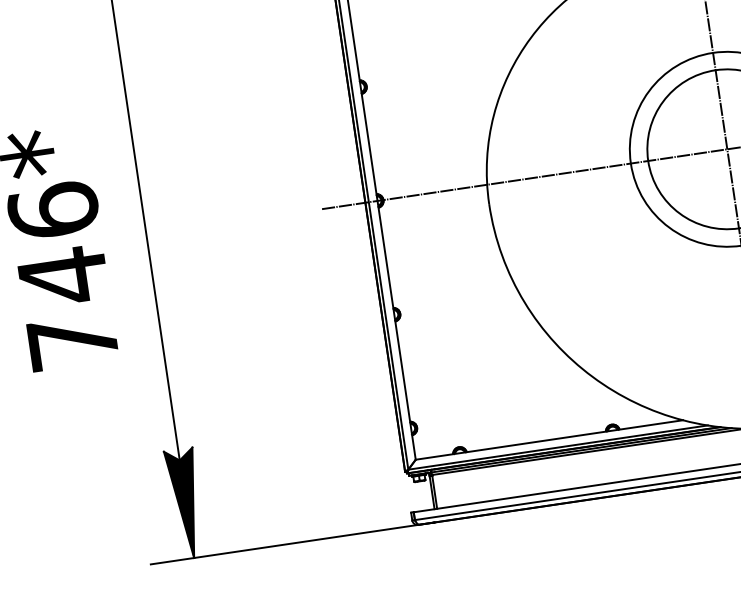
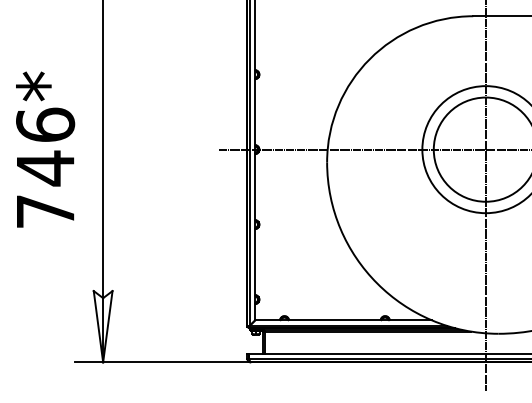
fill: (185, 503) -> (102, 326), removed

